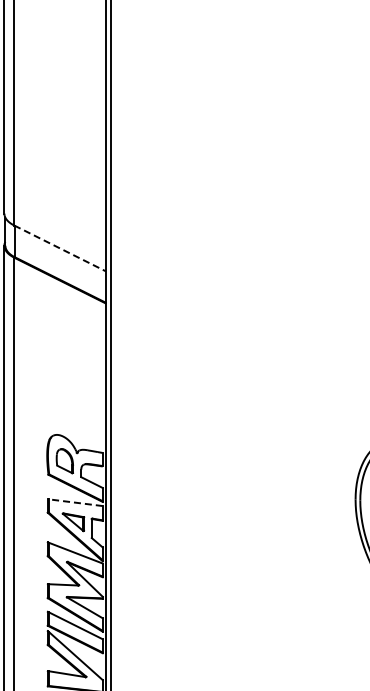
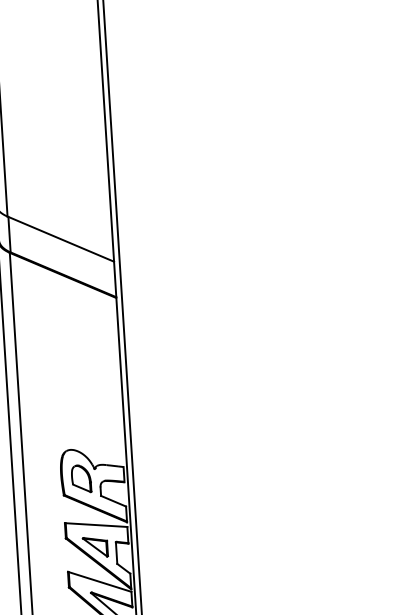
line: (60, 248) -> (61, 239), dashed -> solid
line: (75, 502) -> (96, 524), dashed -> solid

